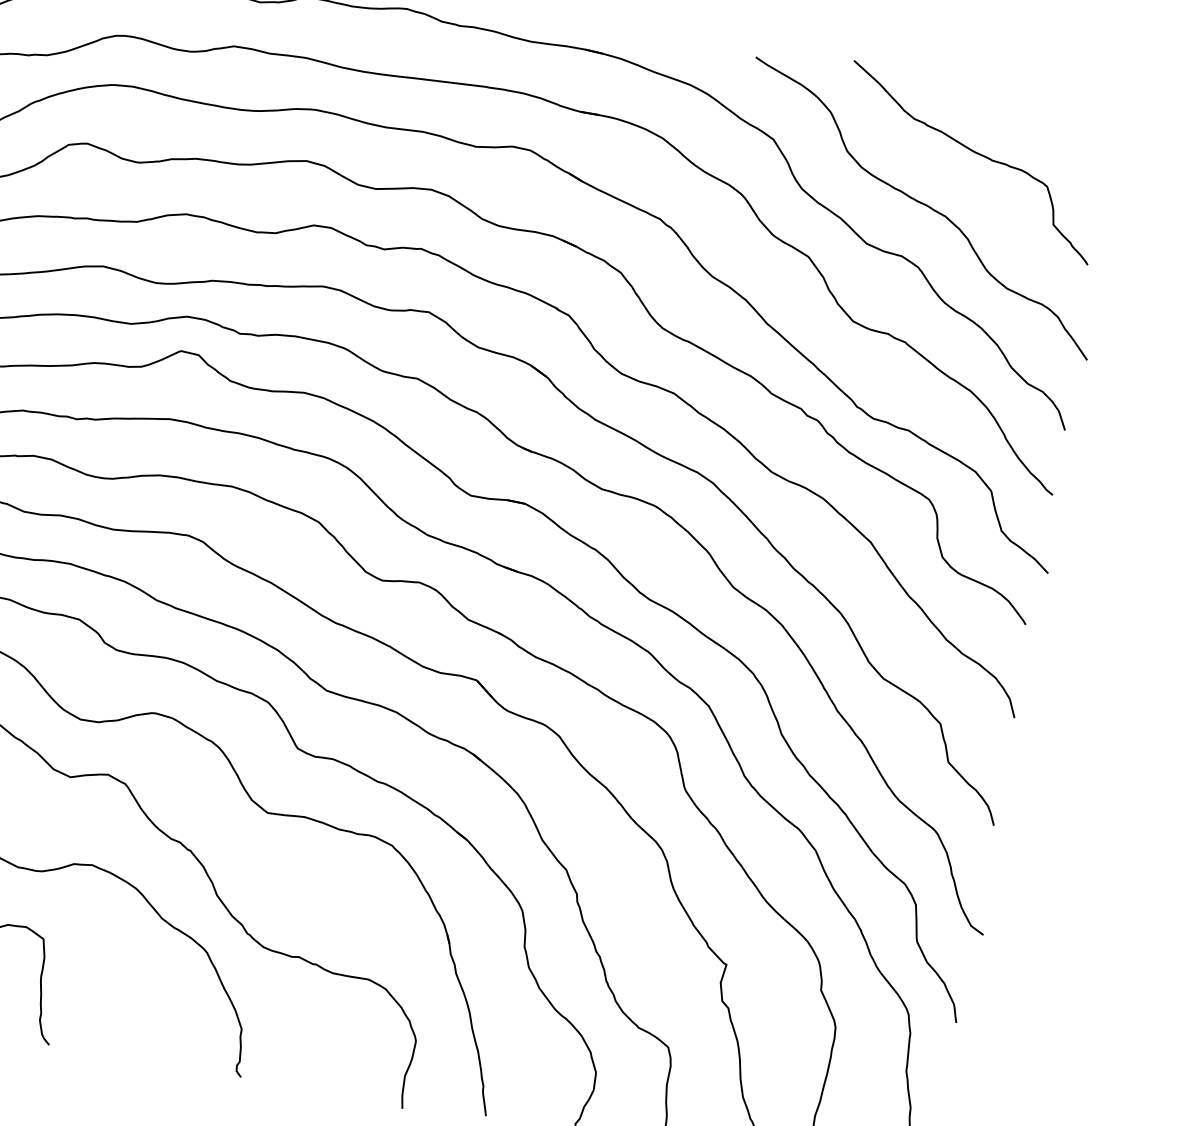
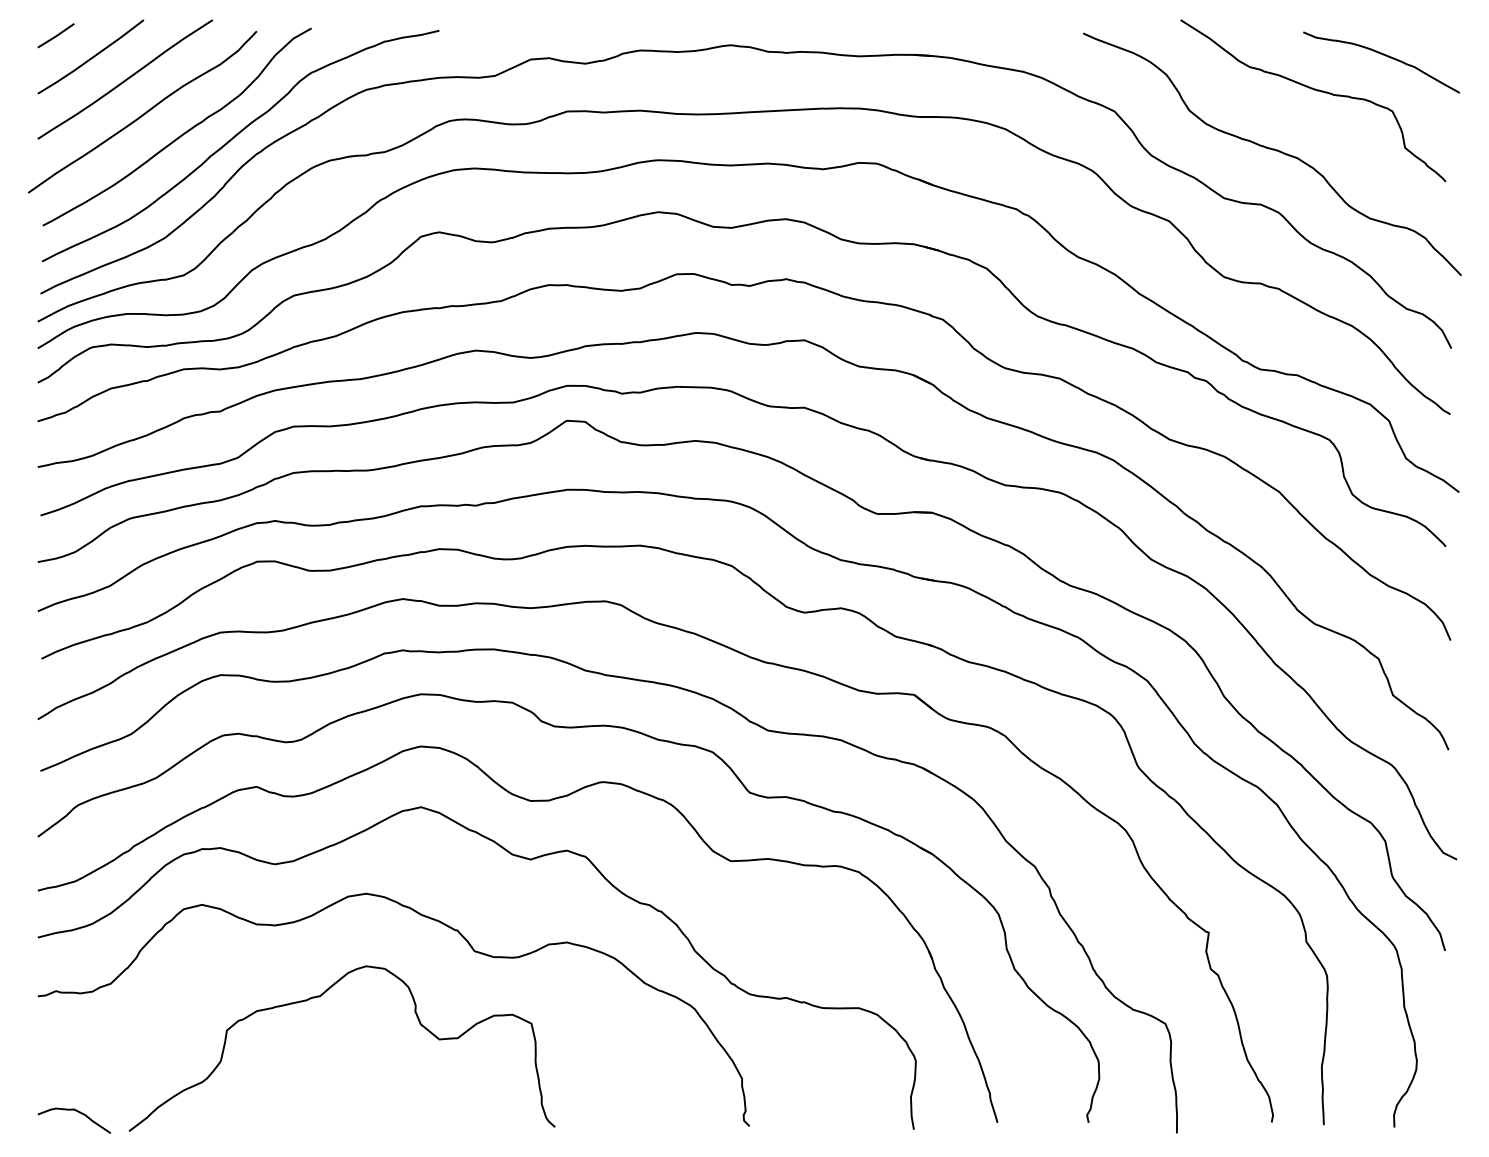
curve: (1049, 131) -> (1385, 56), added

